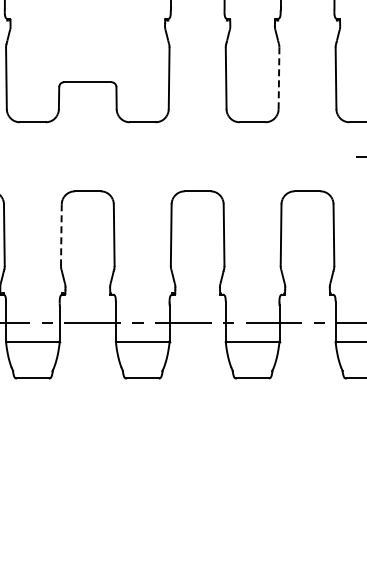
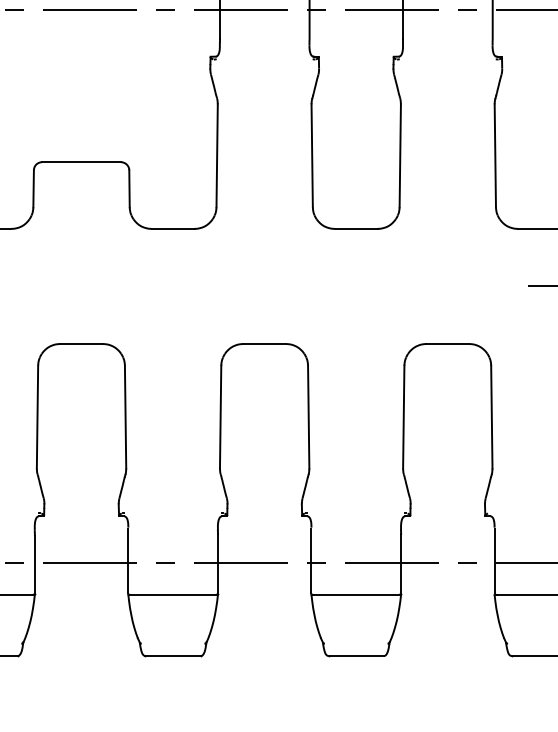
line: (279, 78) -> (401, 155), dashed -> solid
line: (61, 235) -> (37, 417), dashed -> solid

